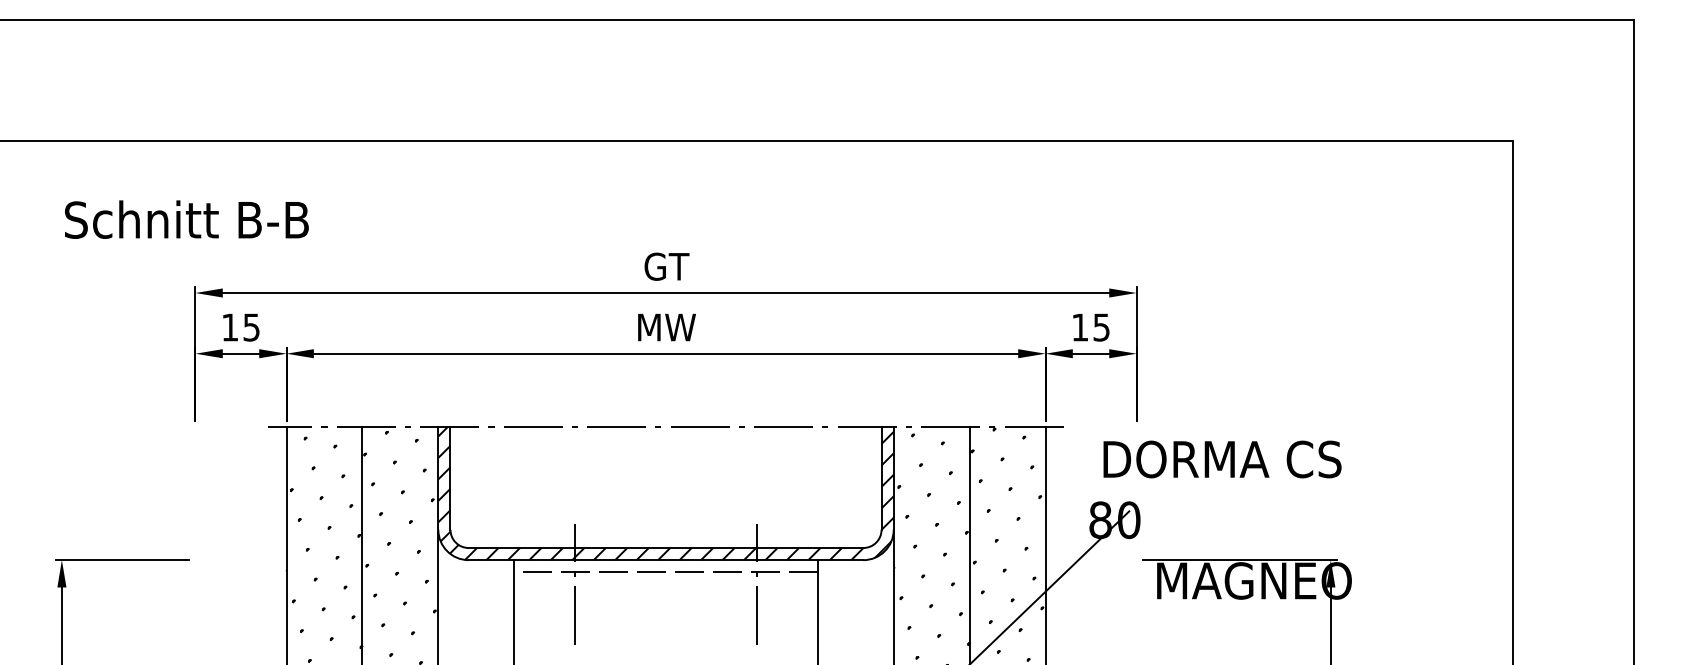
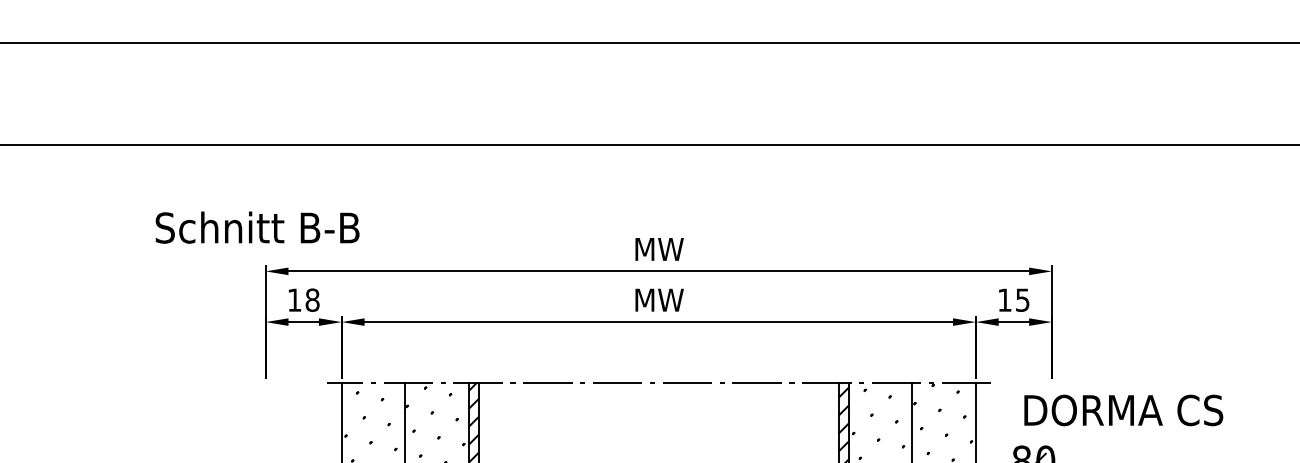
text: (186, 219) -> (257, 227), moved
text: (666, 266) -> (659, 249), GT -> MW
text: (251, 327) -> (312, 300), 15 -> 18

